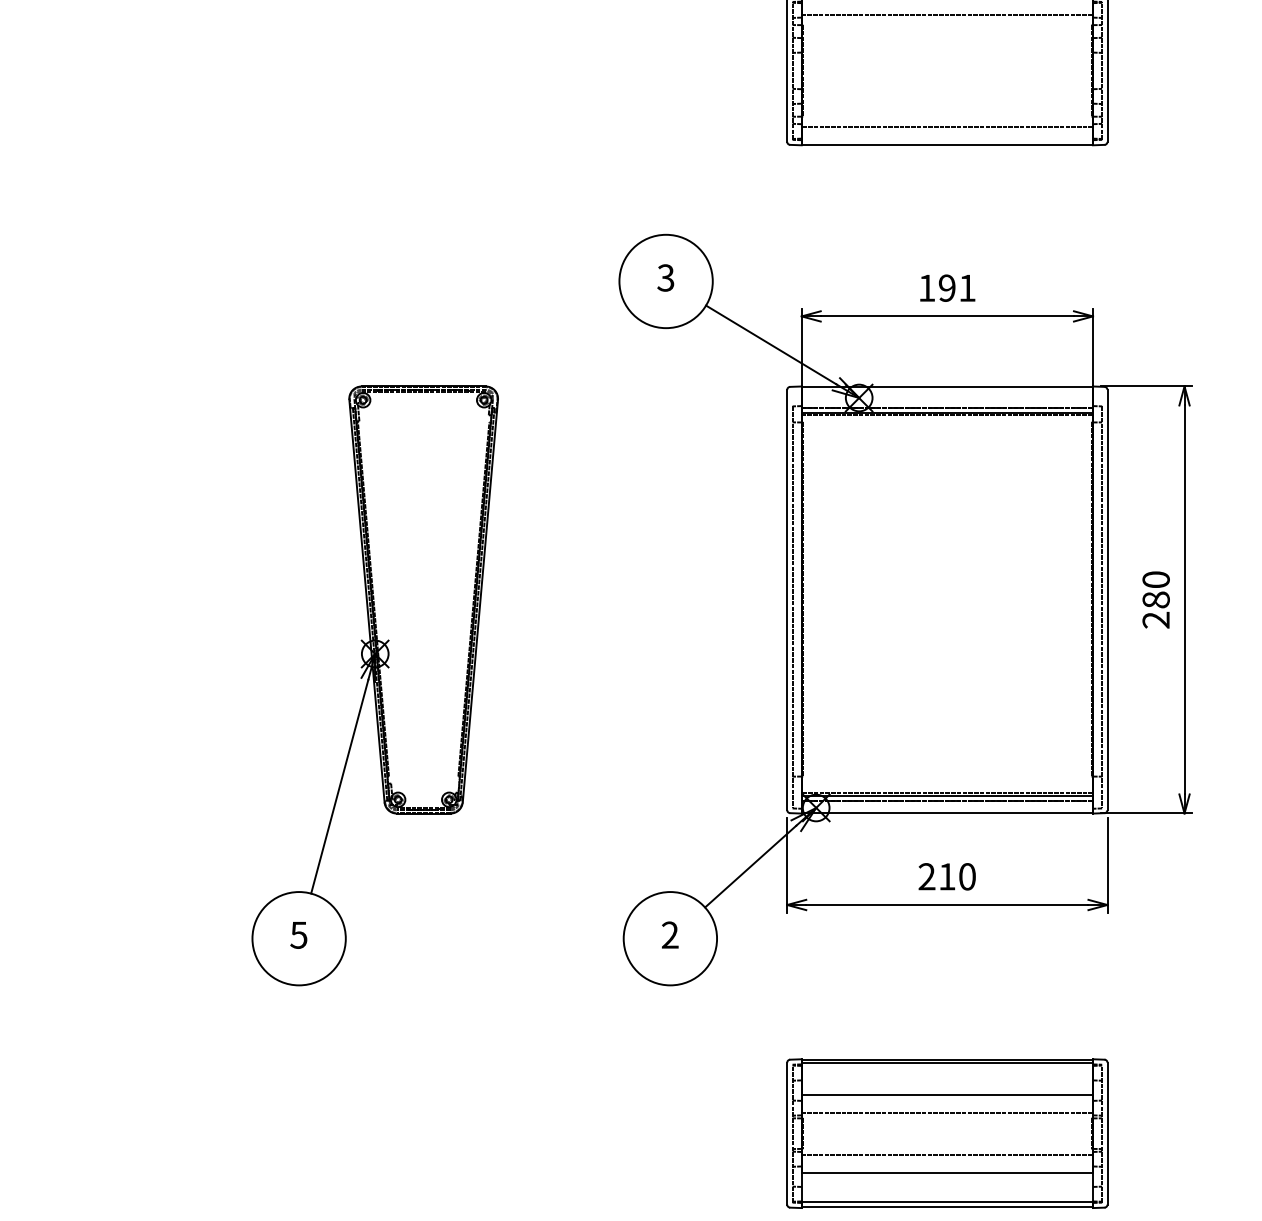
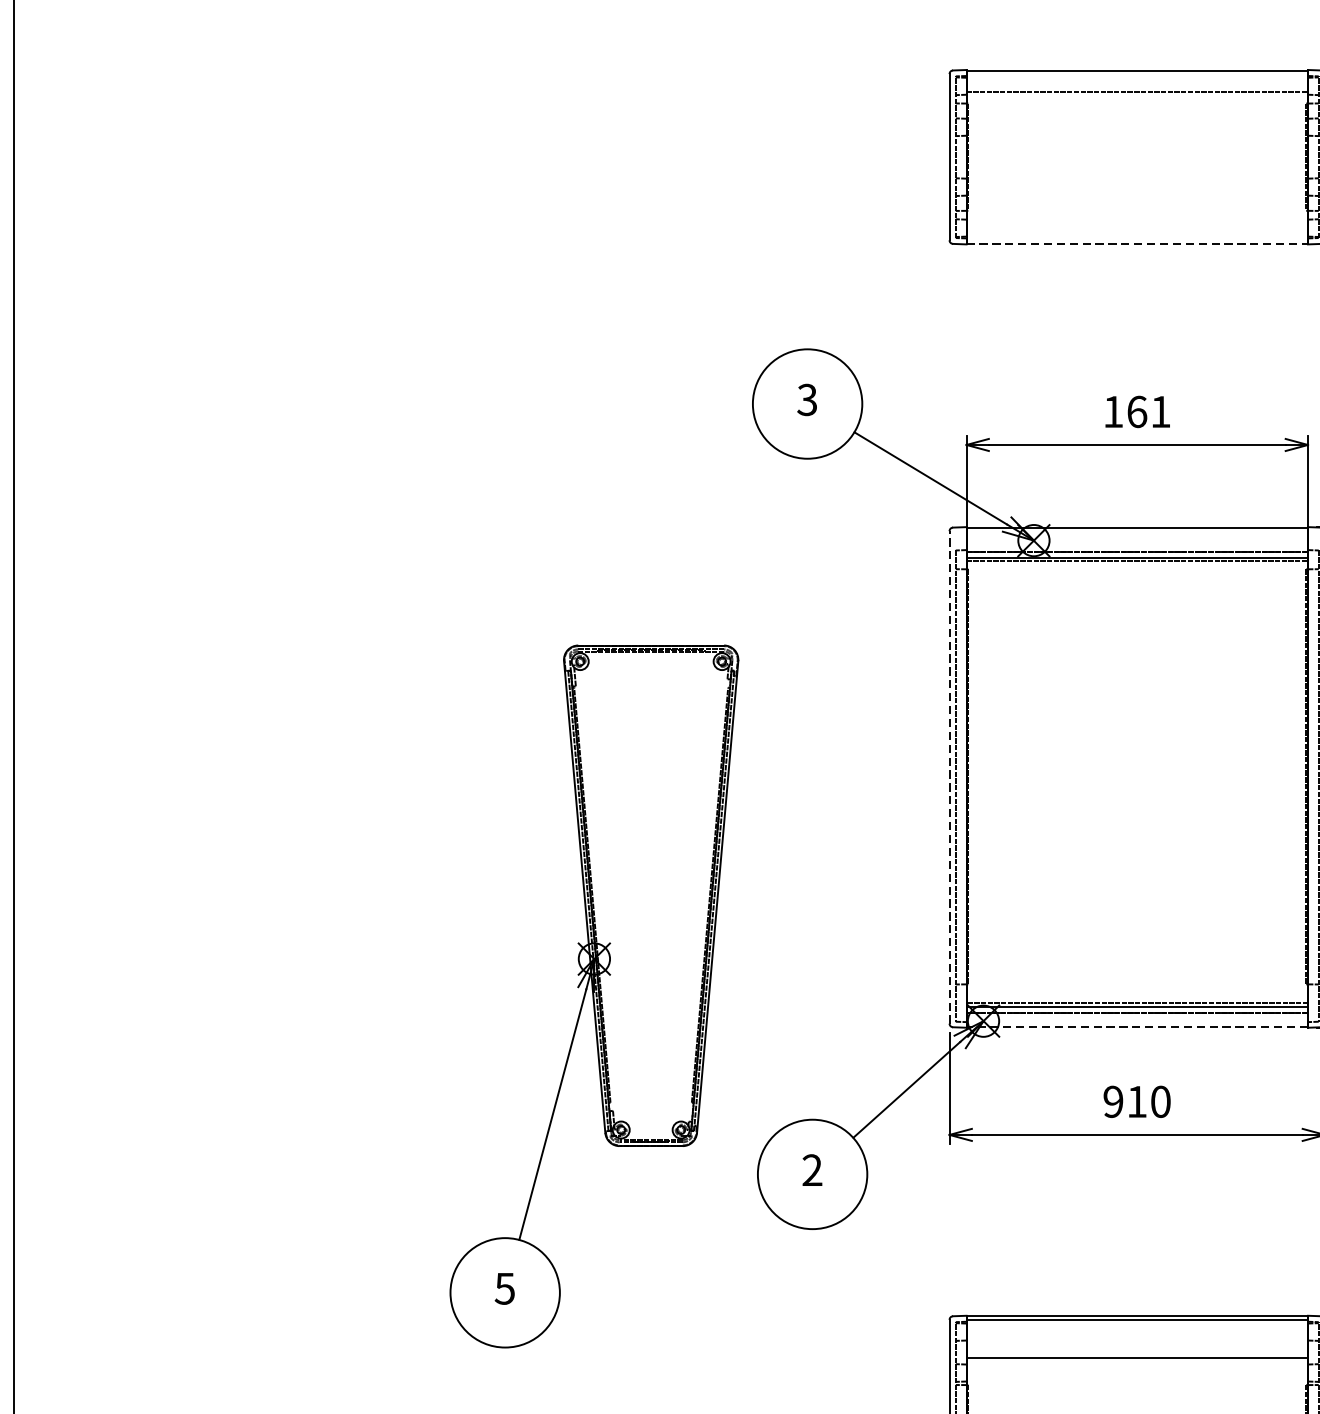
line: (947, 126) -> (1137, 222), removed
line: (947, 144) -> (1137, 243), solid -> dashed
text: (946, 287) -> (1136, 411), 191 -> 161
line: (787, 599) -> (949, 776), solid -> dashed
part: (374, 685) -> (593, 996), moved
line: (947, 813) -> (1137, 1027), solid -> dashed
text: (926, 876) -> (1112, 1101), 210 -> 910
line: (947, 1112) -> (1137, 1378), removed

